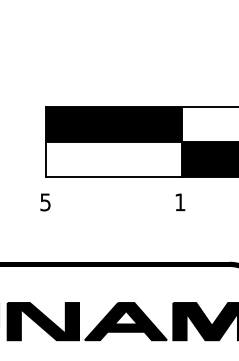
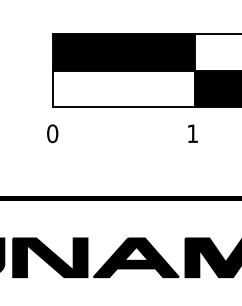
text: (45, 202) -> (52, 133), 5 -> 0

